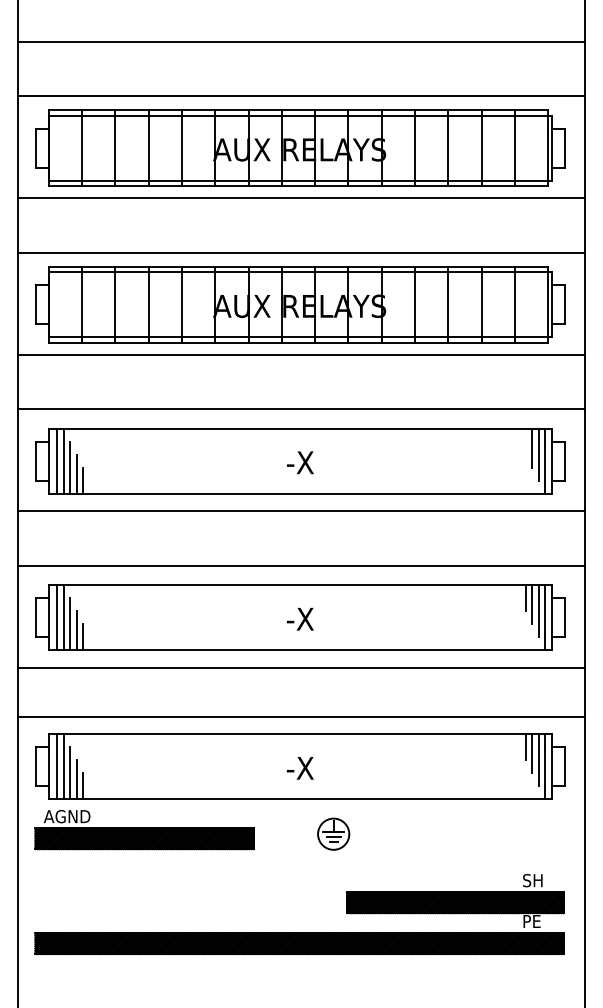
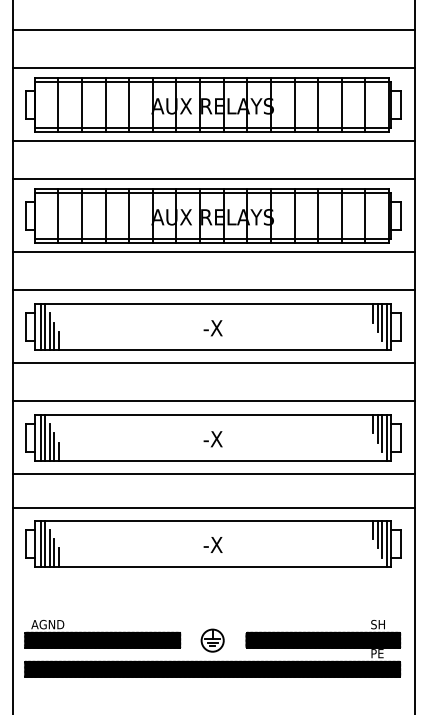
line: (525, 441) -> (372, 313), added
part: (144, 830) -> (102, 634), moved
part: (333, 833) -> (212, 640), moved

